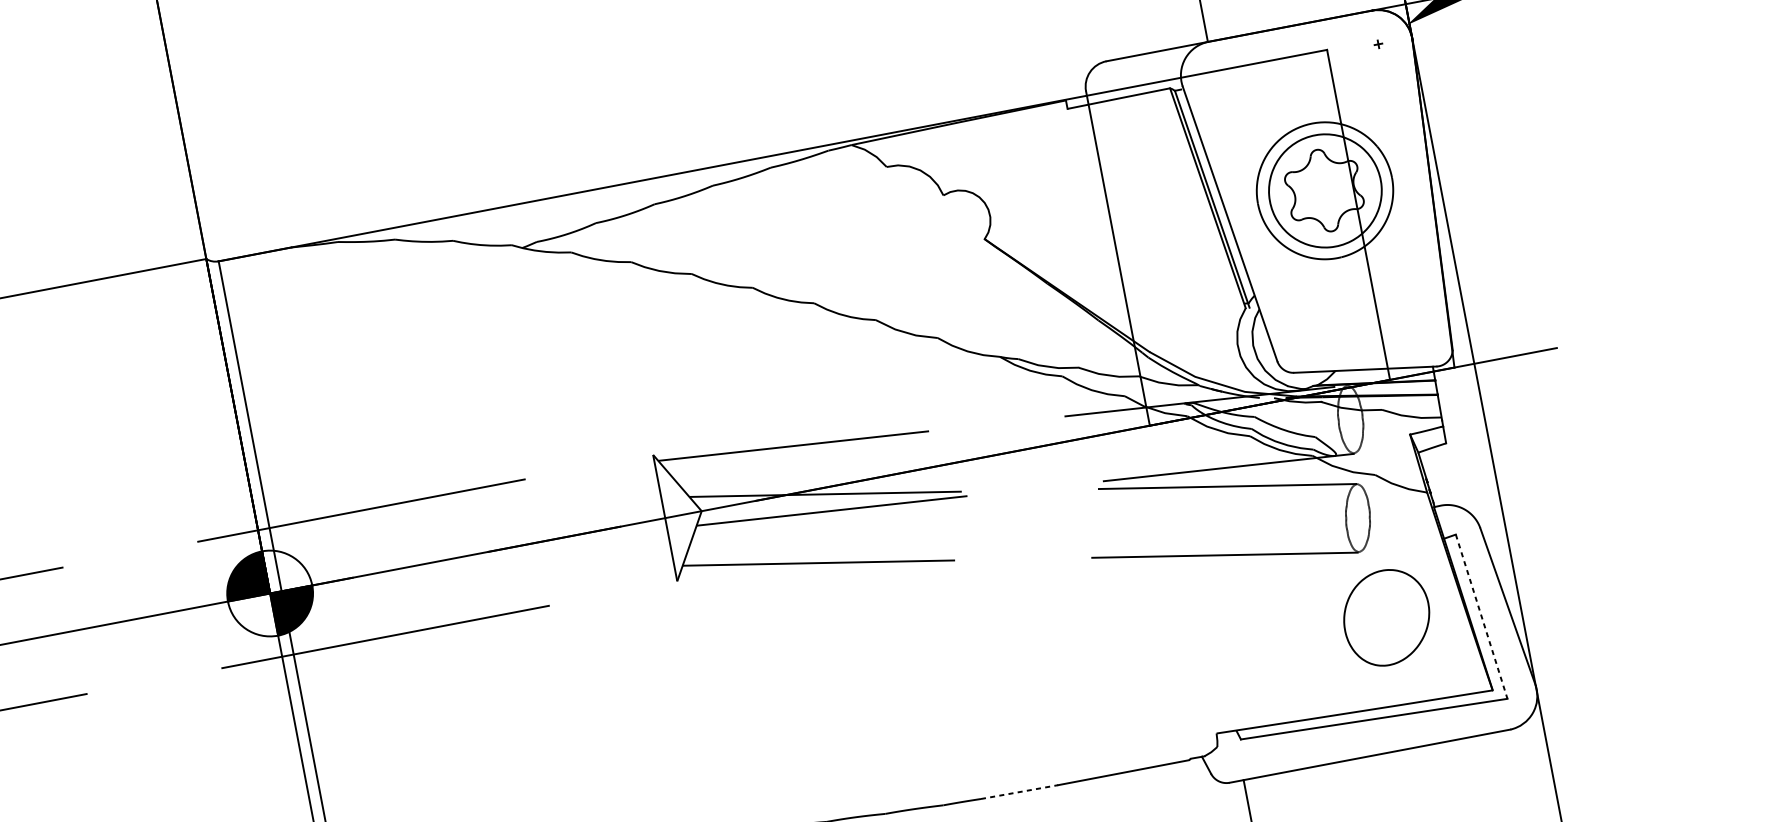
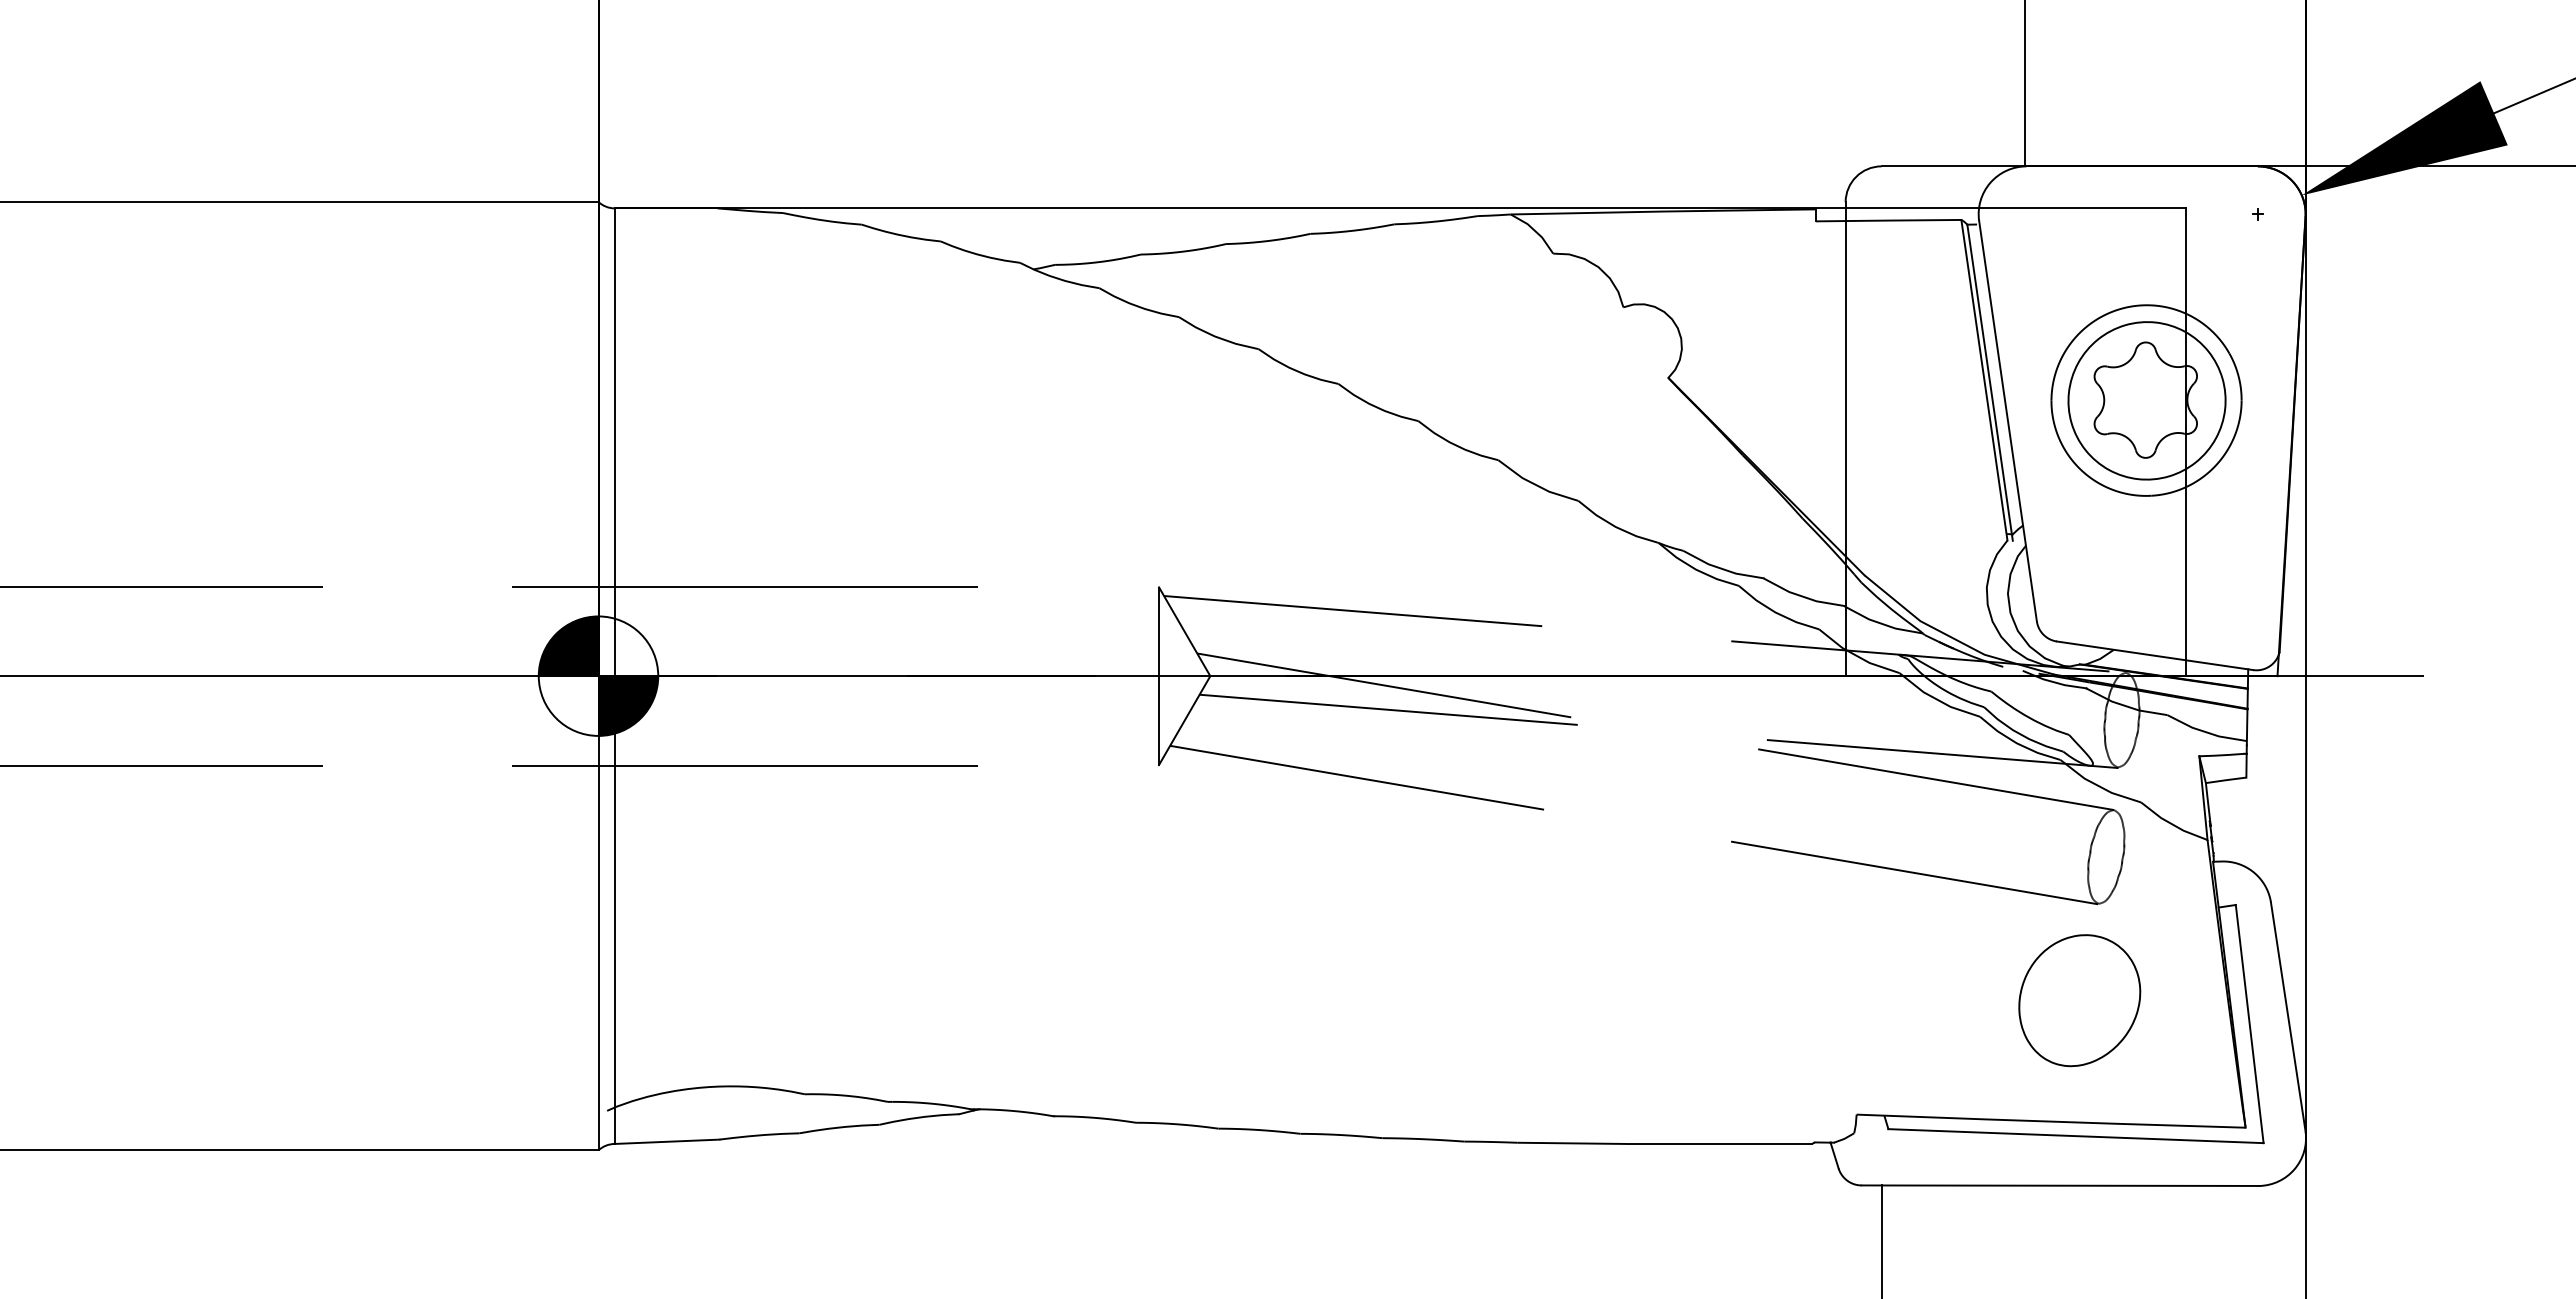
part: (1386, 617) -> (2079, 1000), moved
line: (1481, 617) -> (2249, 1024), dashed -> solid
line: (1019, 792) -> (1571, 1143), dashed -> solid

